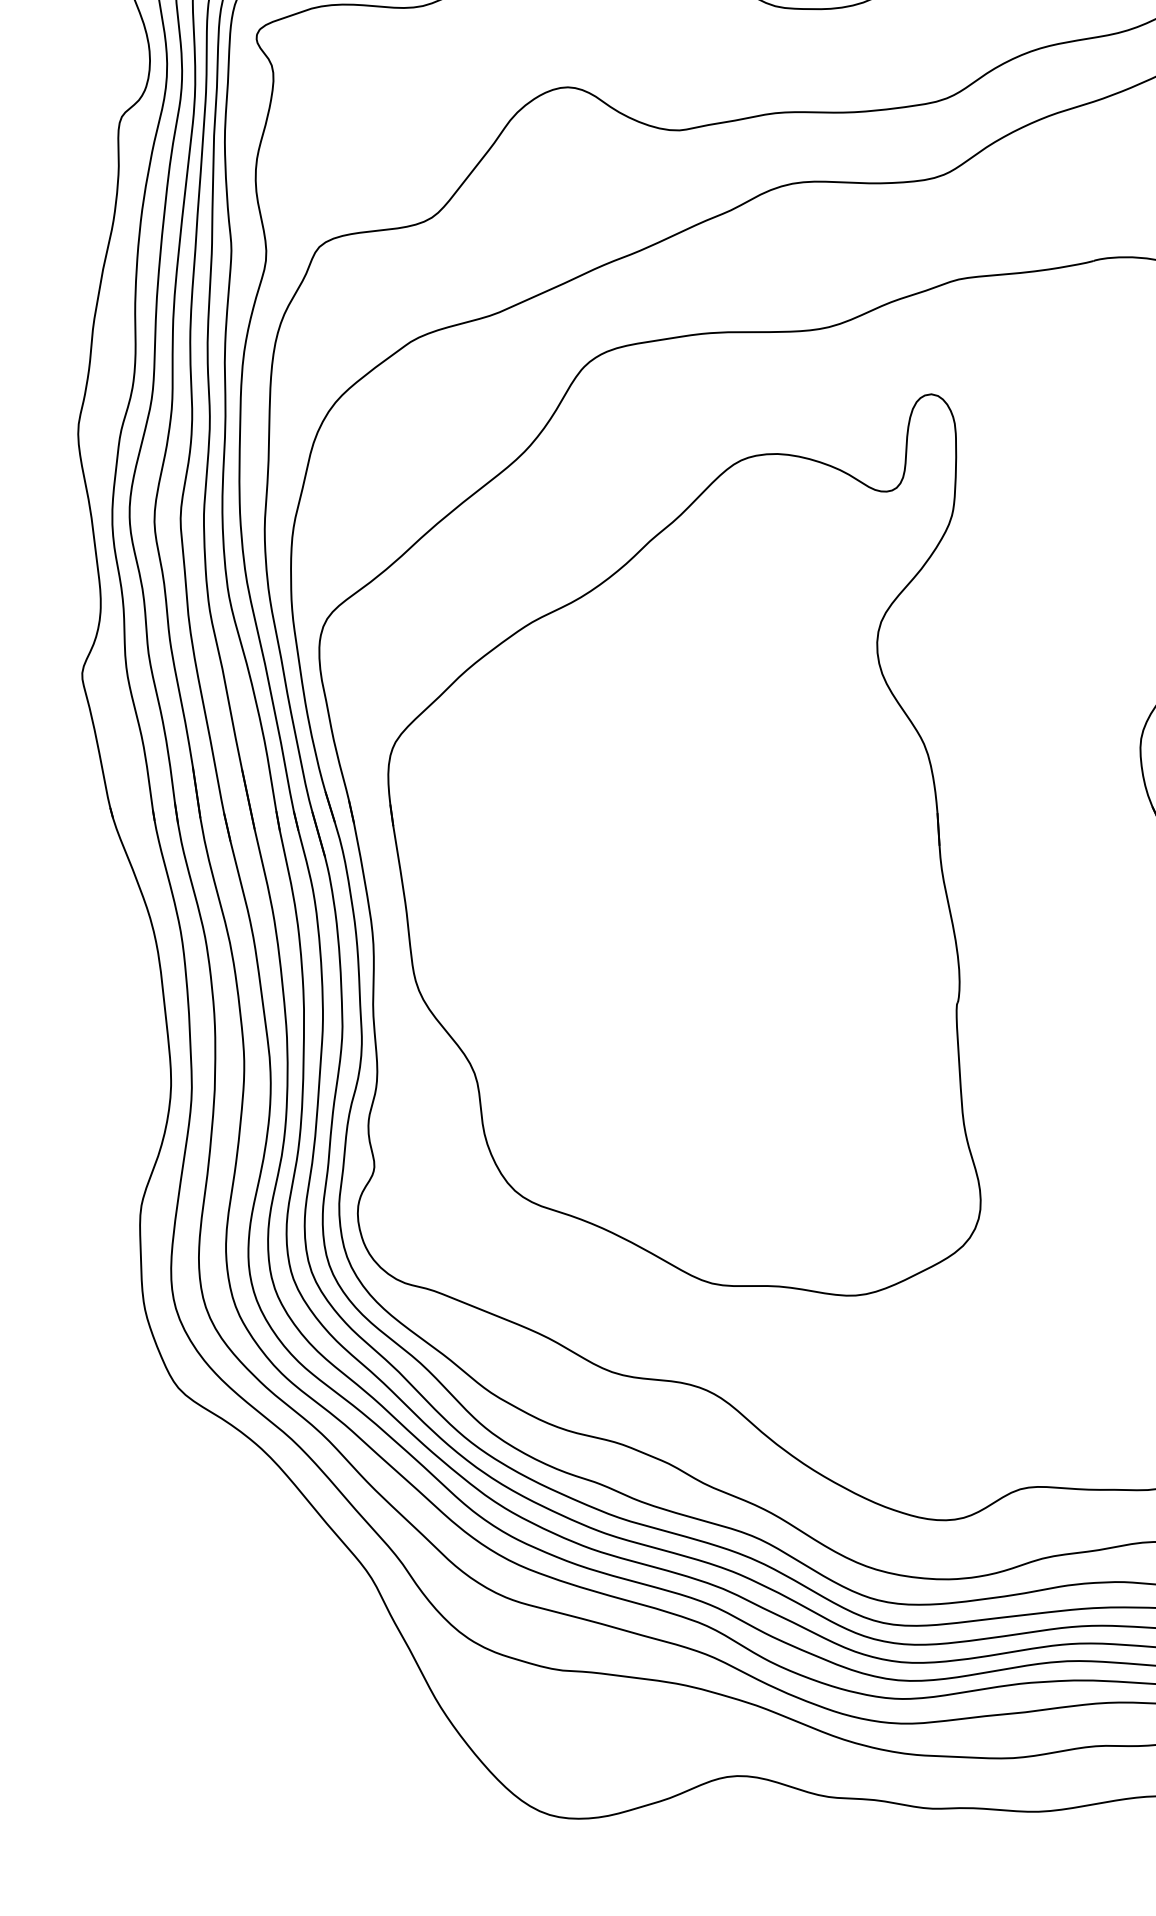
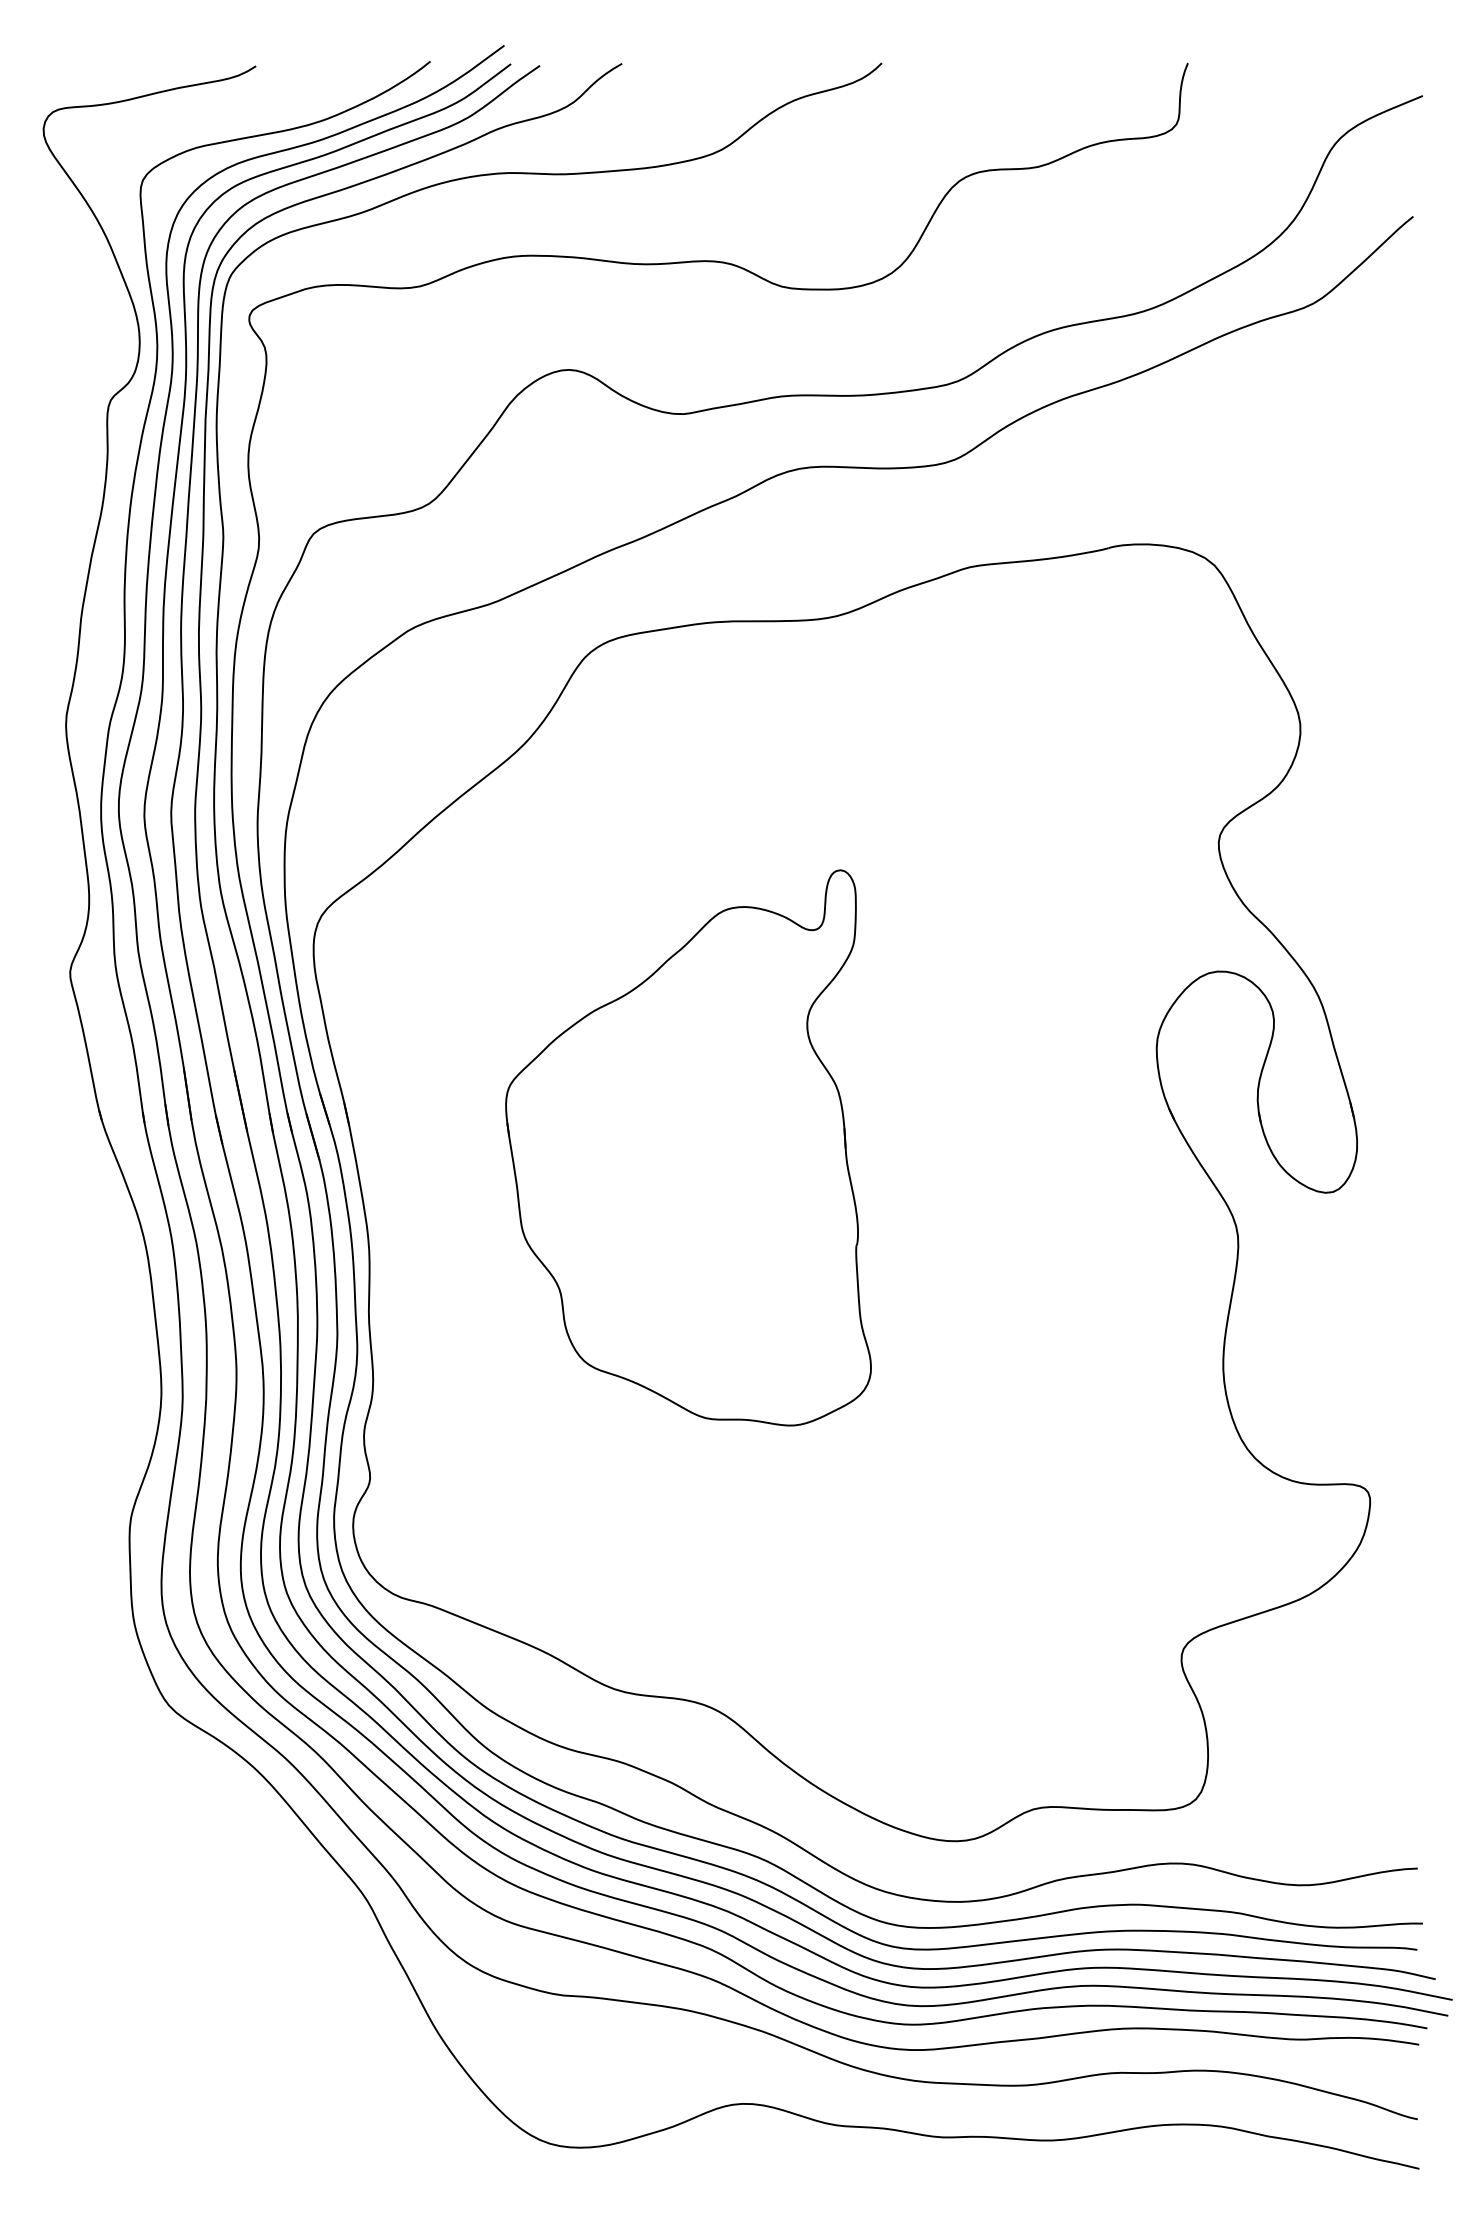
part: (684, 844) -> (688, 1147), size x0.6

